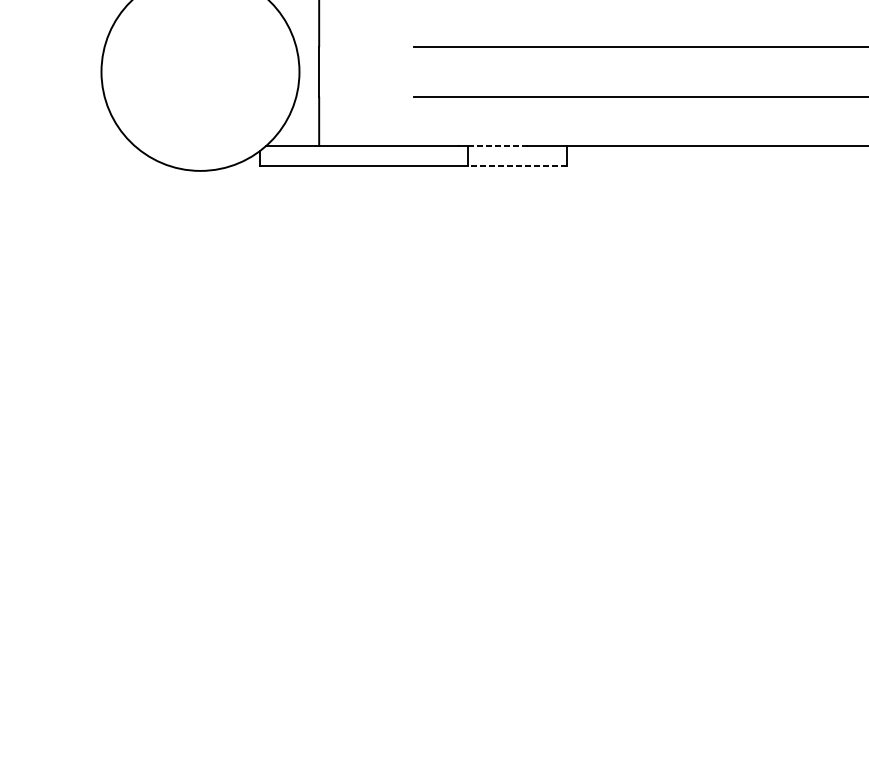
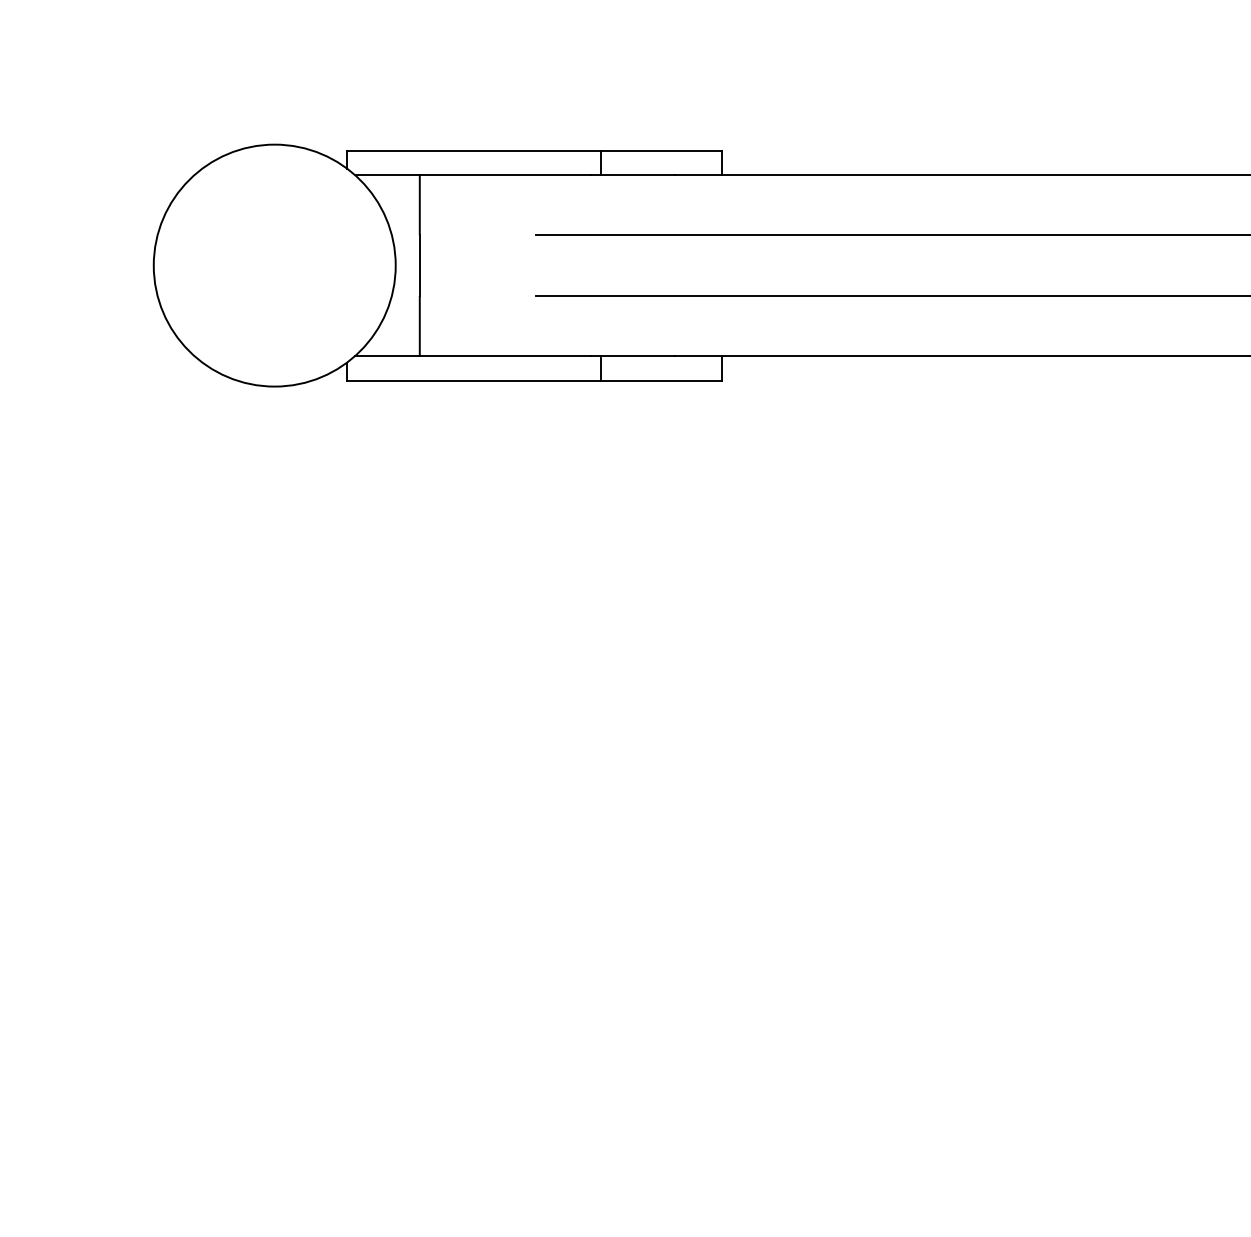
line: (498, 146) -> (638, 356), dashed -> solid
line: (516, 165) -> (661, 380), dashed -> solid

